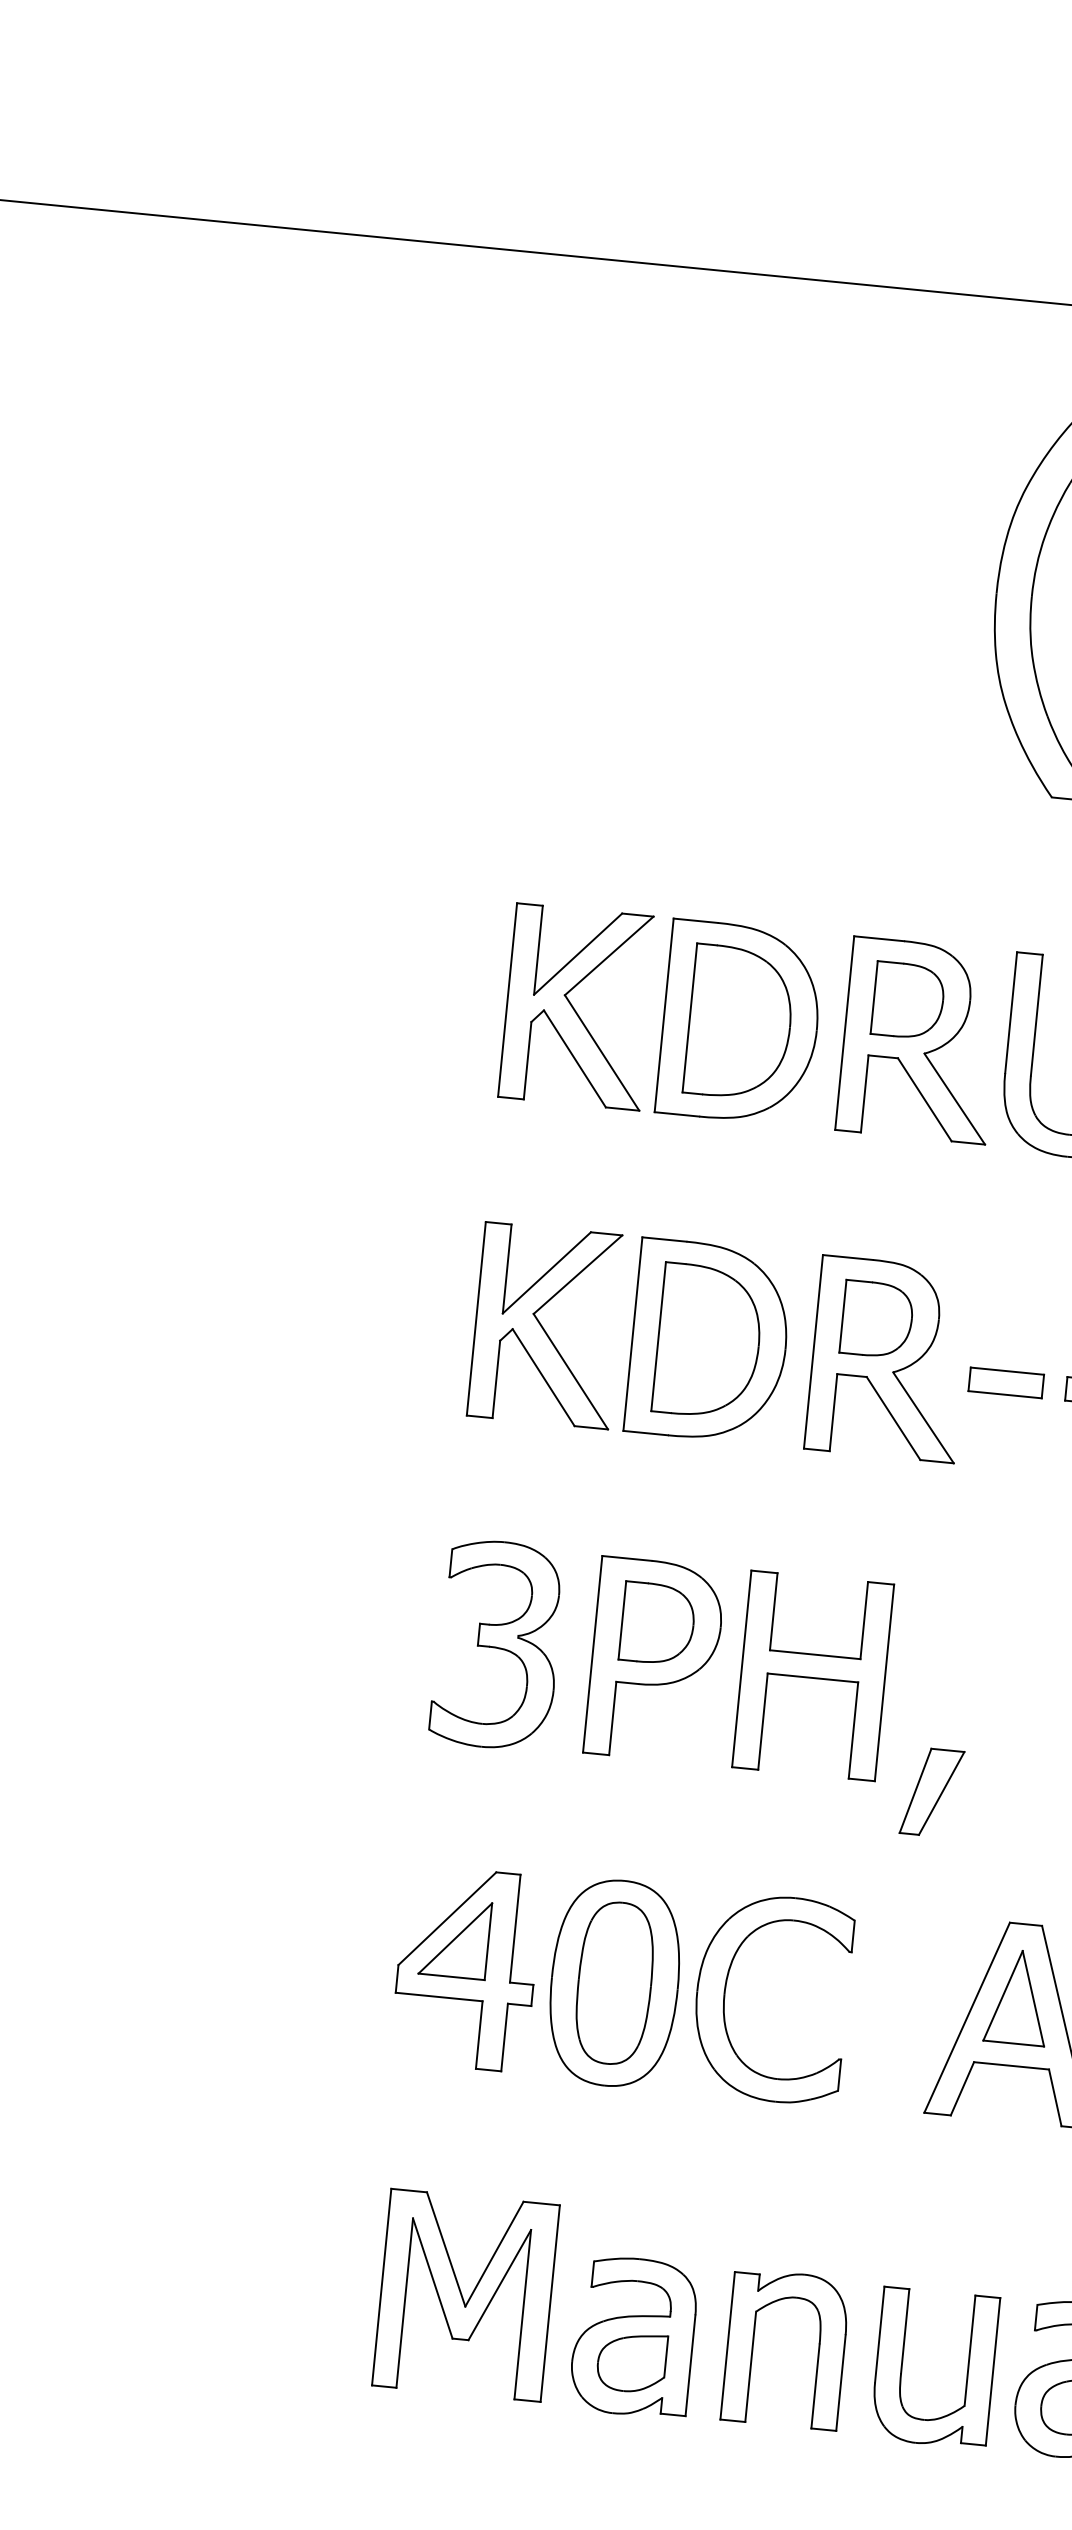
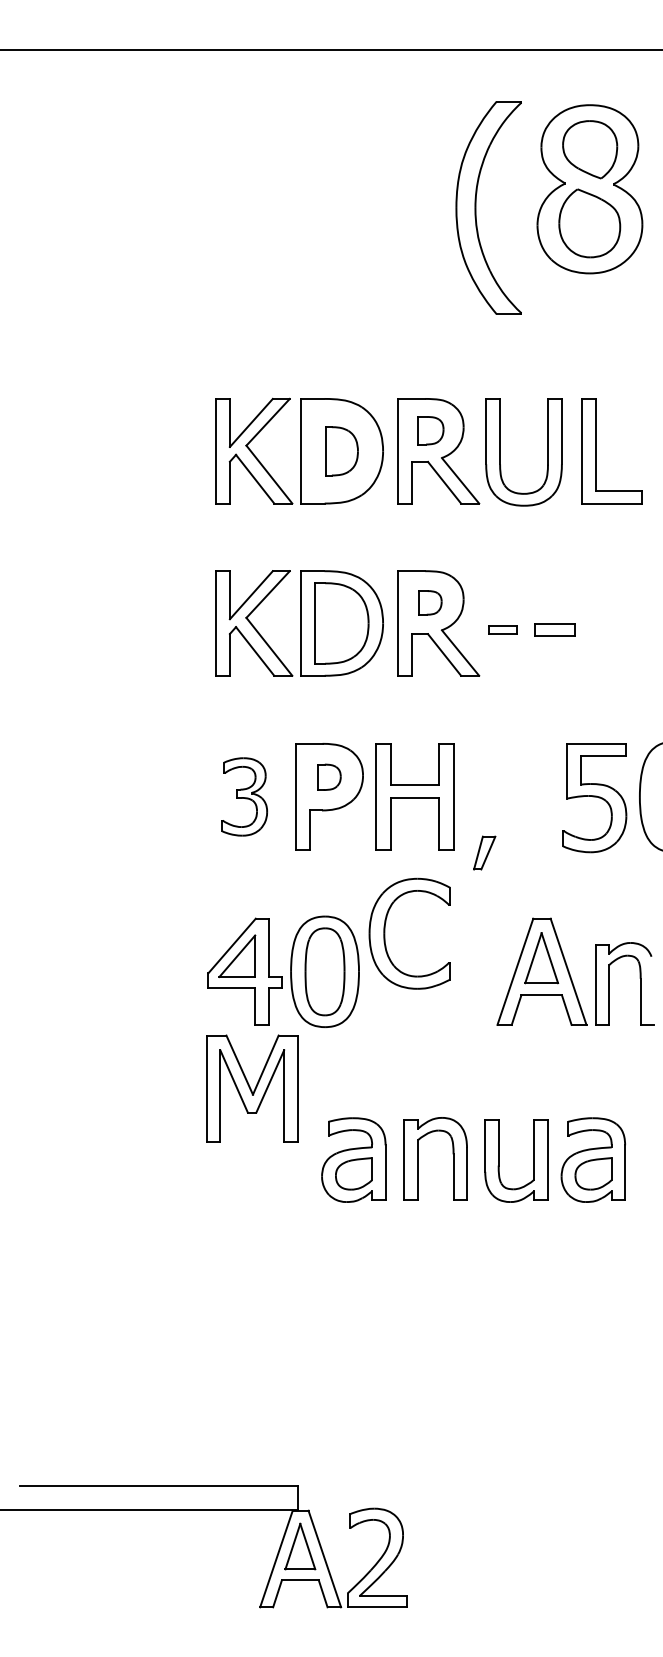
part: (908, 1000) -> (430, 430), size x0.7
part: (739, 1023) -> (341, 451), size x0.6
part: (877, 1318) -> (430, 602), size x0.6
part: (1005, 1381) -> (502, 629), size x0.7
part: (658, 1624) -> (329, 777), size x0.6
part: (497, 1644) -> (244, 796), size x0.7
part: (931, 1791) -> (484, 852), size x0.7
part: (726, 1993) -> (385, 933), moved
part: (465, 2294) -> (252, 1088), moved

